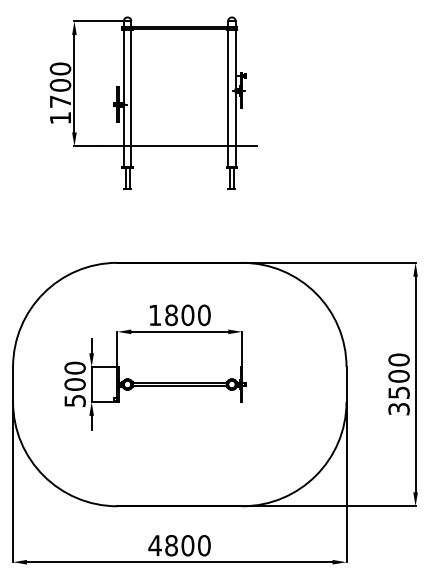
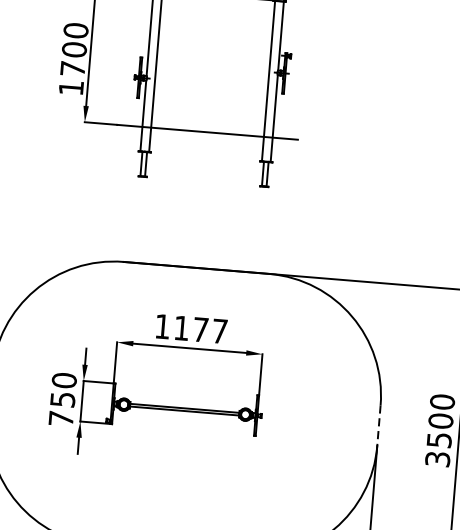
text: (187, 315) -> (200, 329), 1800 -> 1177
line: (346, 385) -> (378, 426), solid -> dashed
text: (74, 392) -> (61, 408), 500 -> 750

